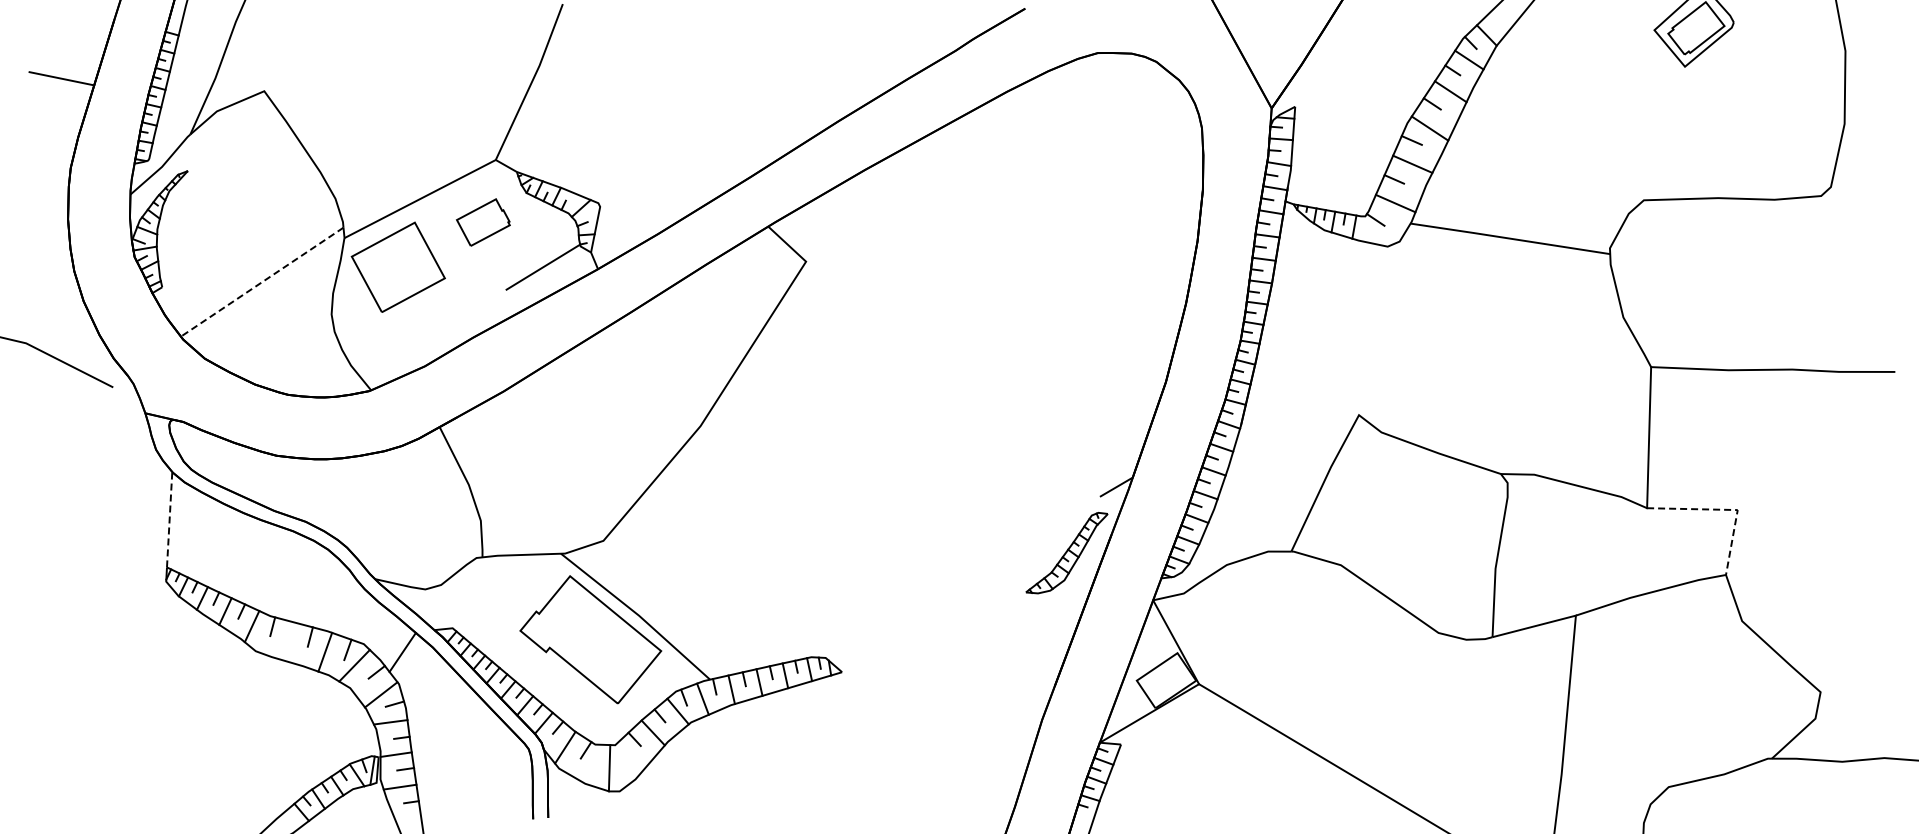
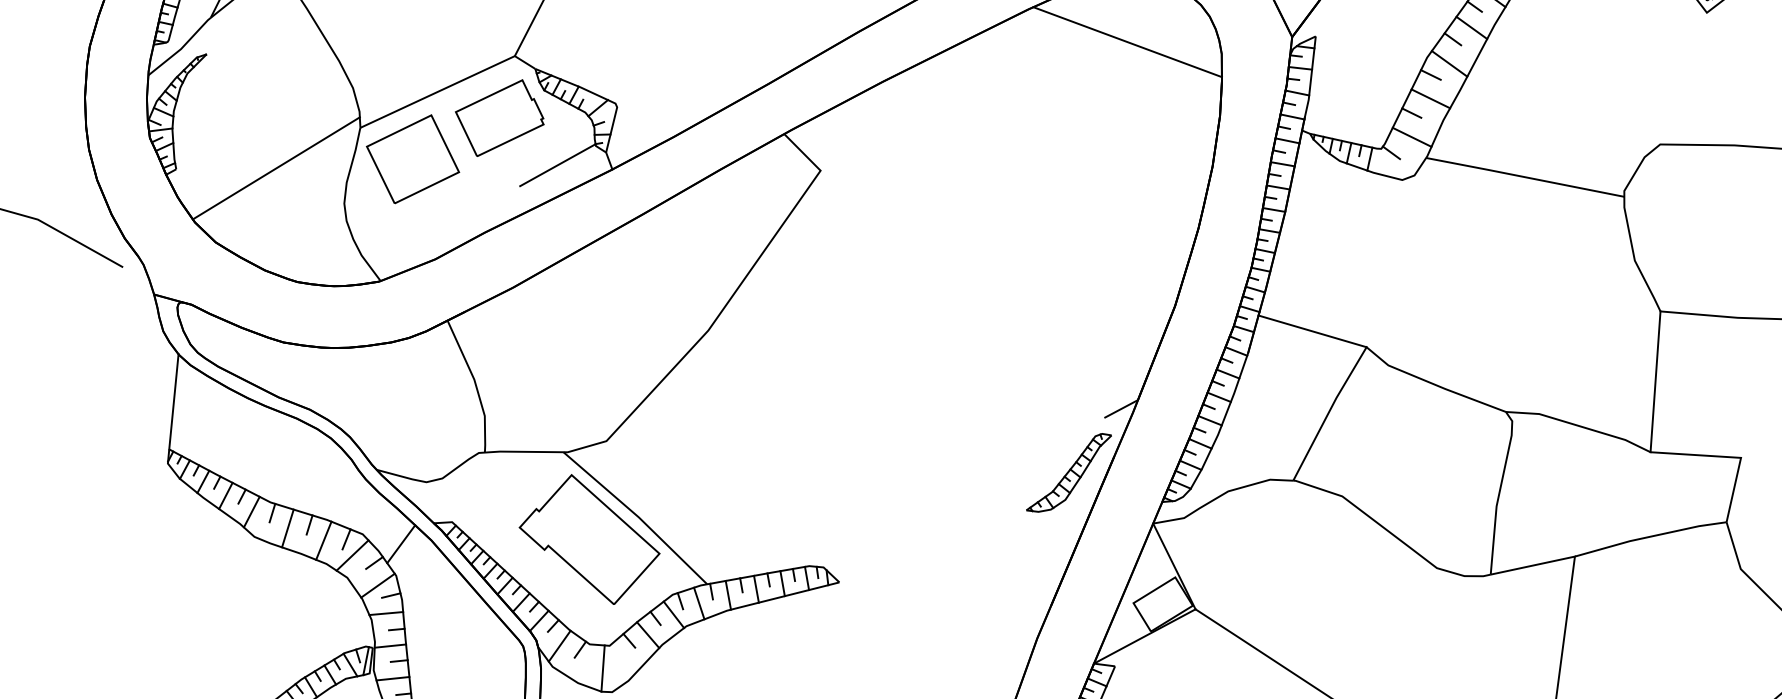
line: (1107, 120) -> (1127, 42), added
part: (483, 222) -> (499, 118), size x1.67
line: (262, 282) -> (276, 168), dashed -> solid
line: (1304, 401) -> (1312, 331), added
line: (1725, 509) -> (1728, 456), dashed -> solid
line: (169, 519) -> (173, 401), dashed -> solid
line: (288, 641) -> (287, 528), added

